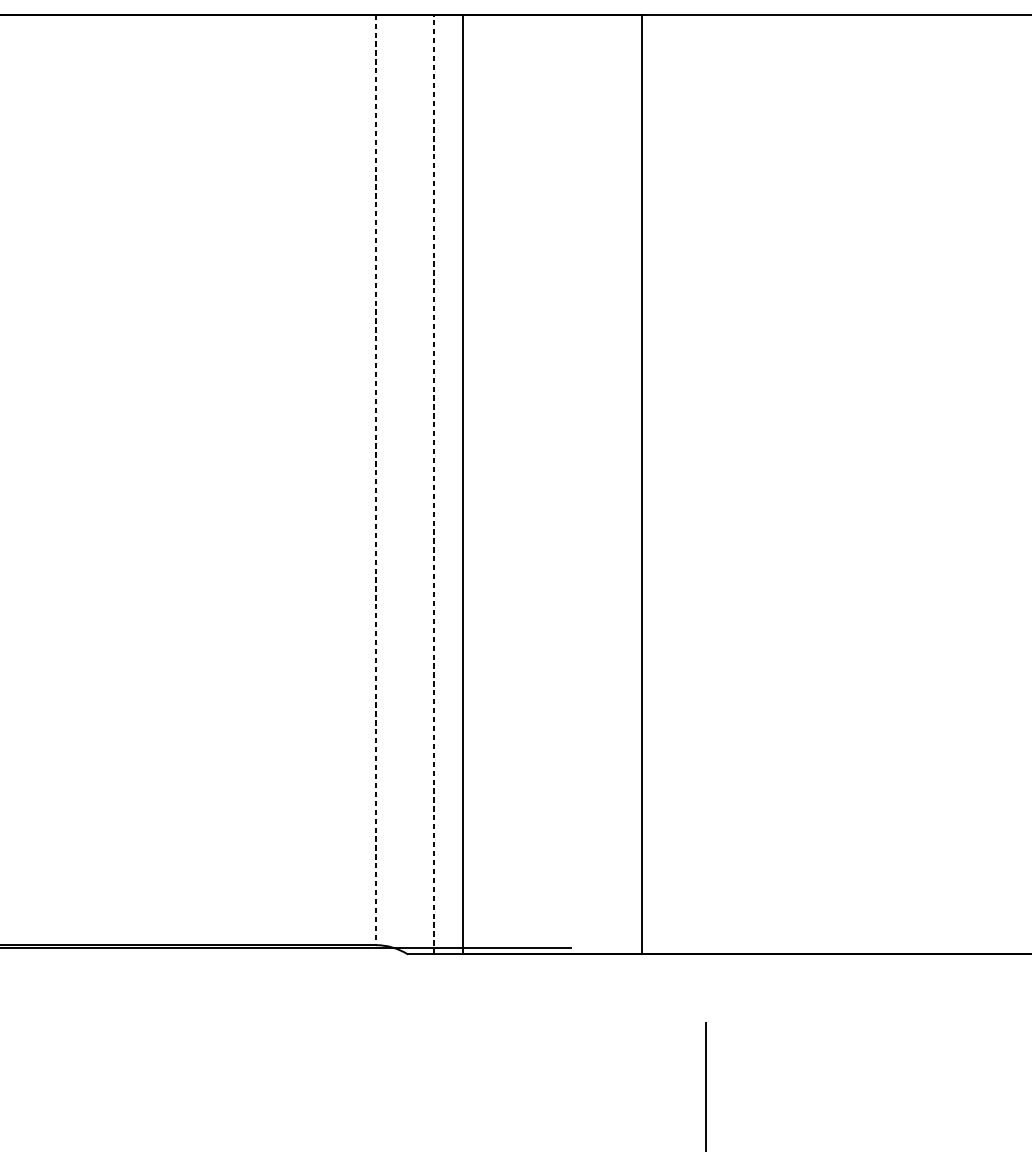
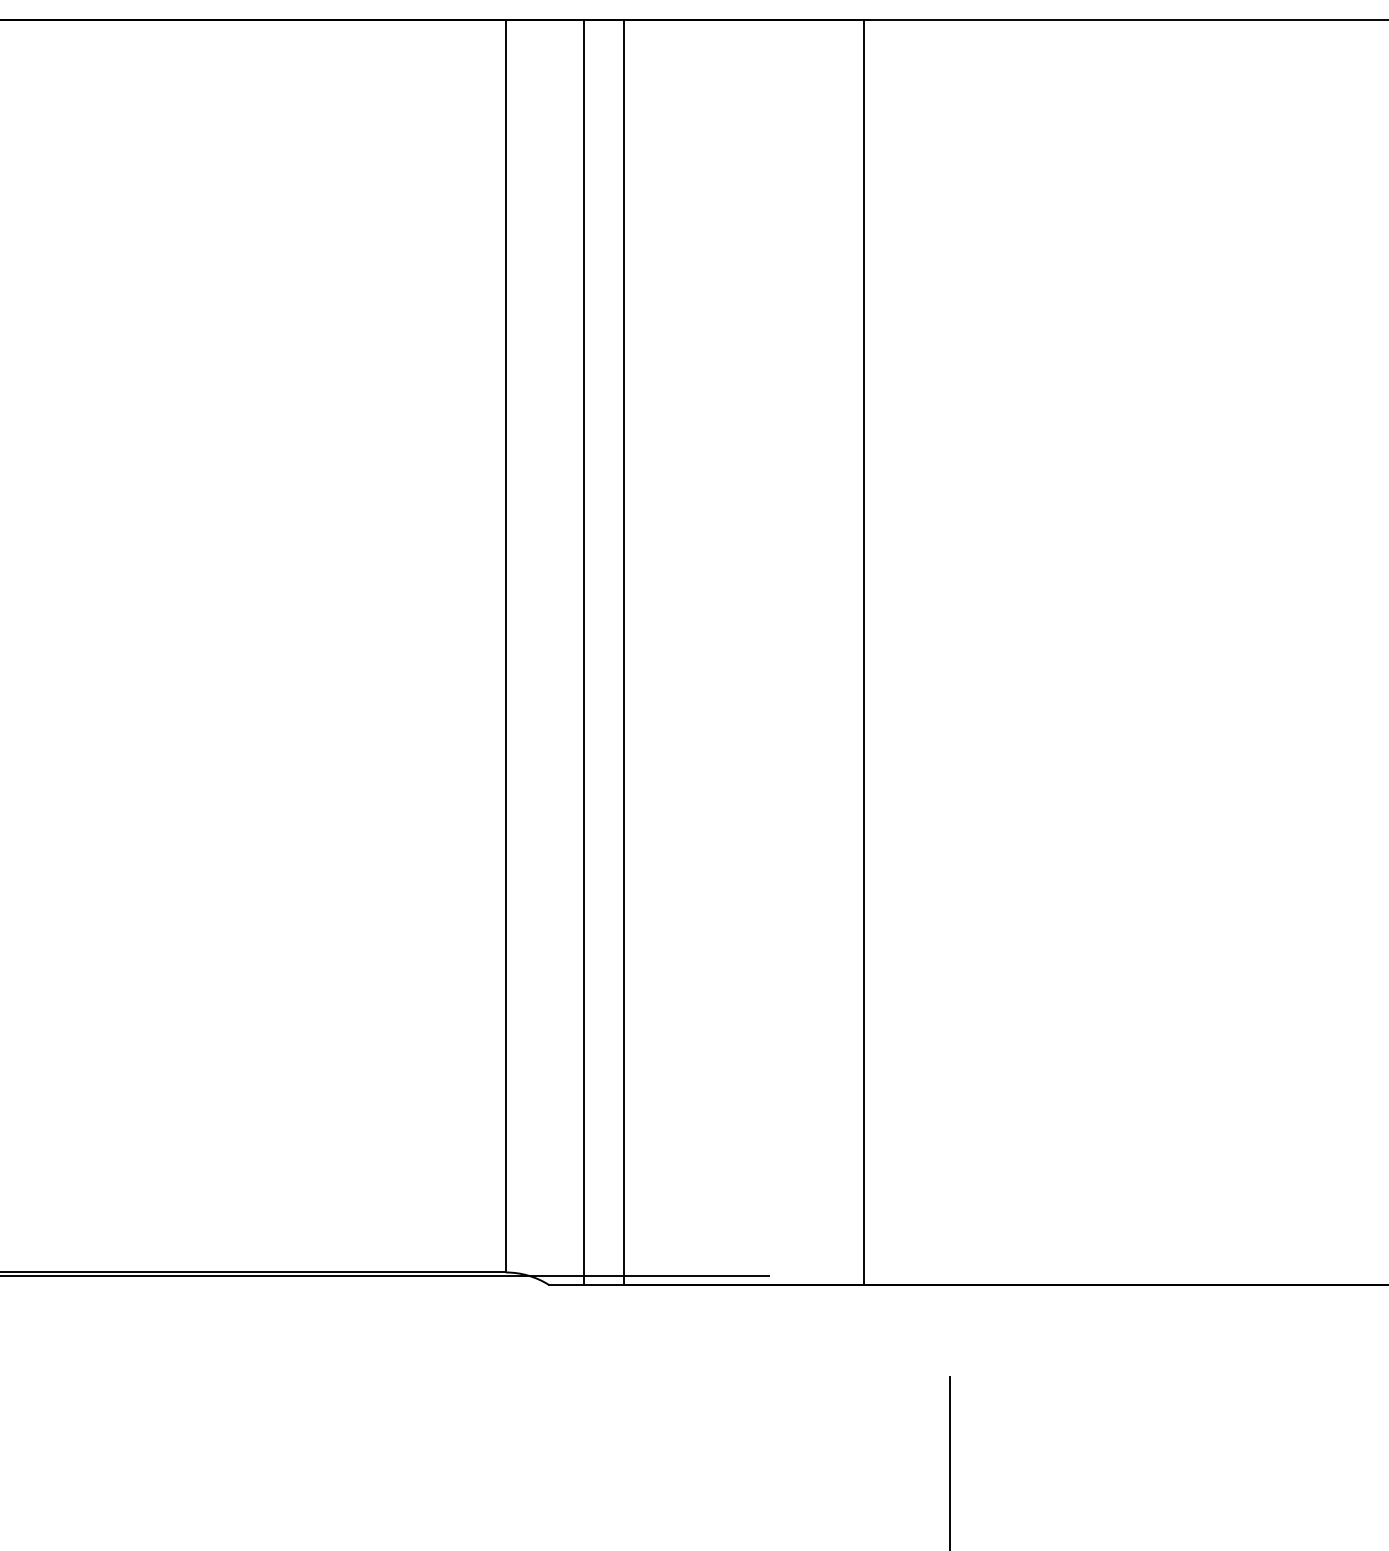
line: (375, 480) -> (505, 646), dashed -> solid
line: (433, 484) -> (583, 652), dashed -> solid

